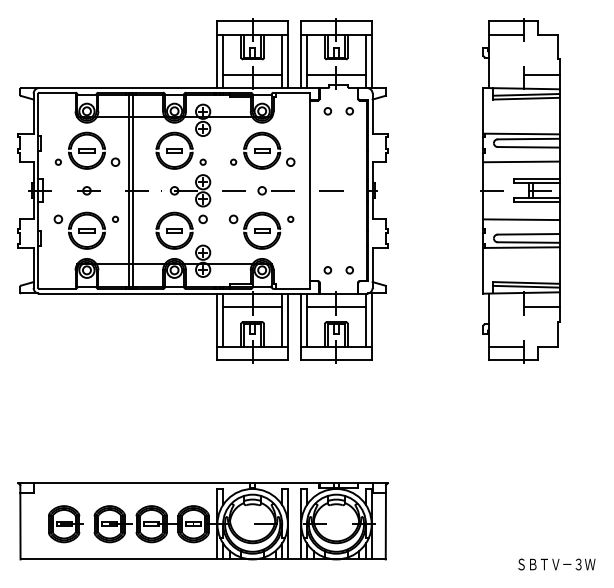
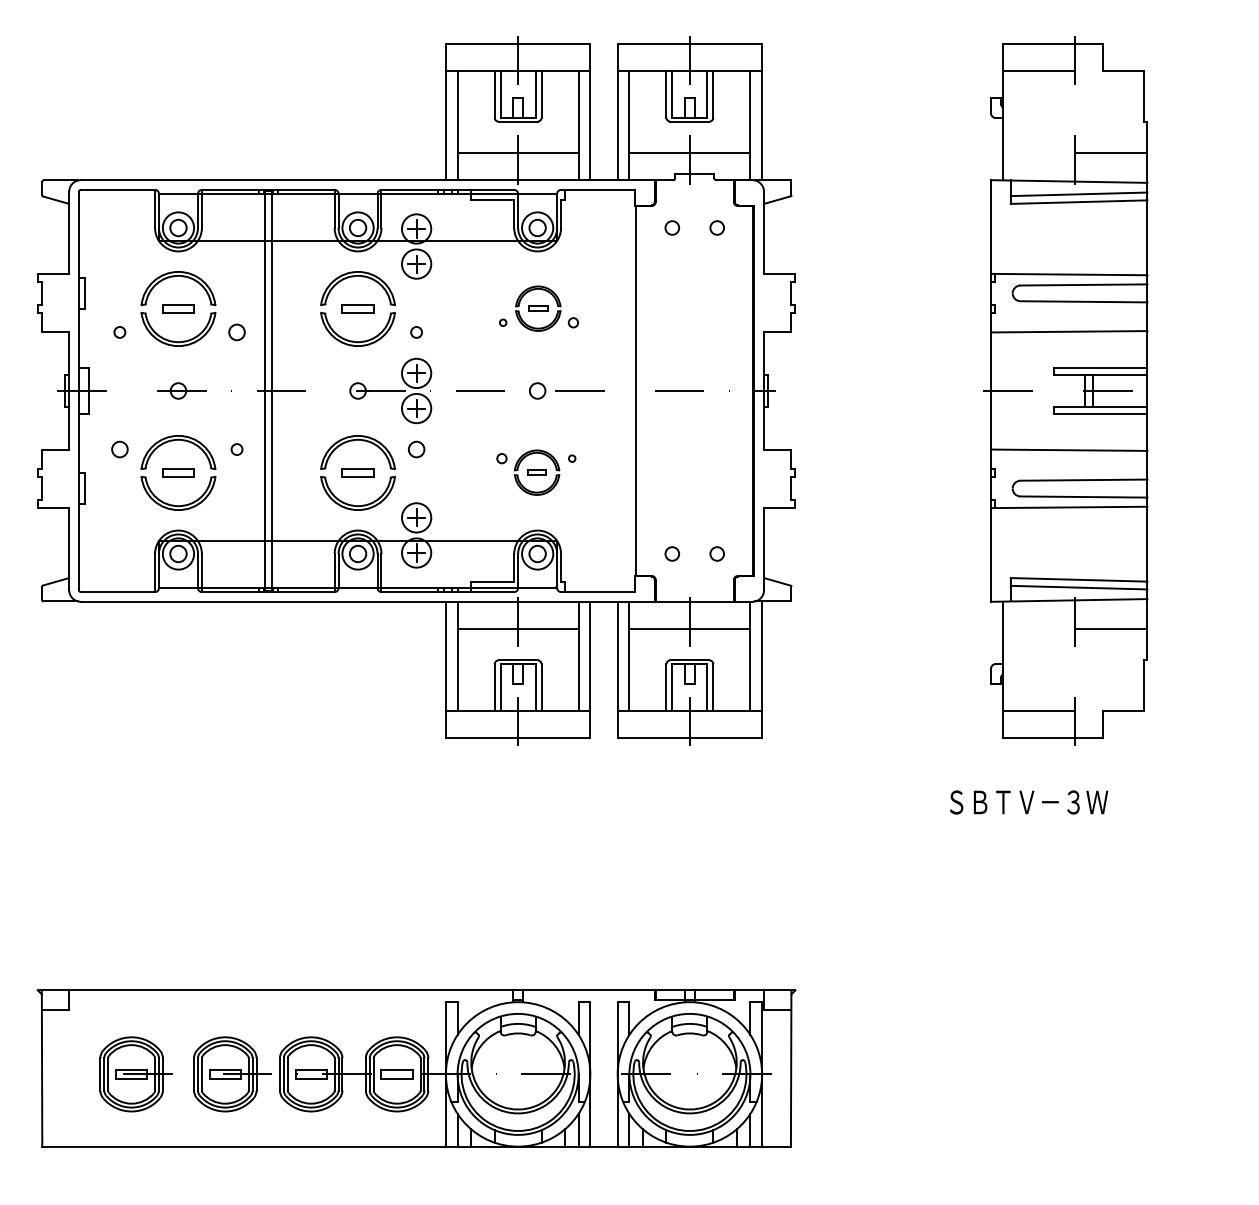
part: (262, 150) -> (538, 308), size x0.6
part: (261, 230) -> (536, 472), size x0.6
text: (556, 564) -> (1028, 802), moved

